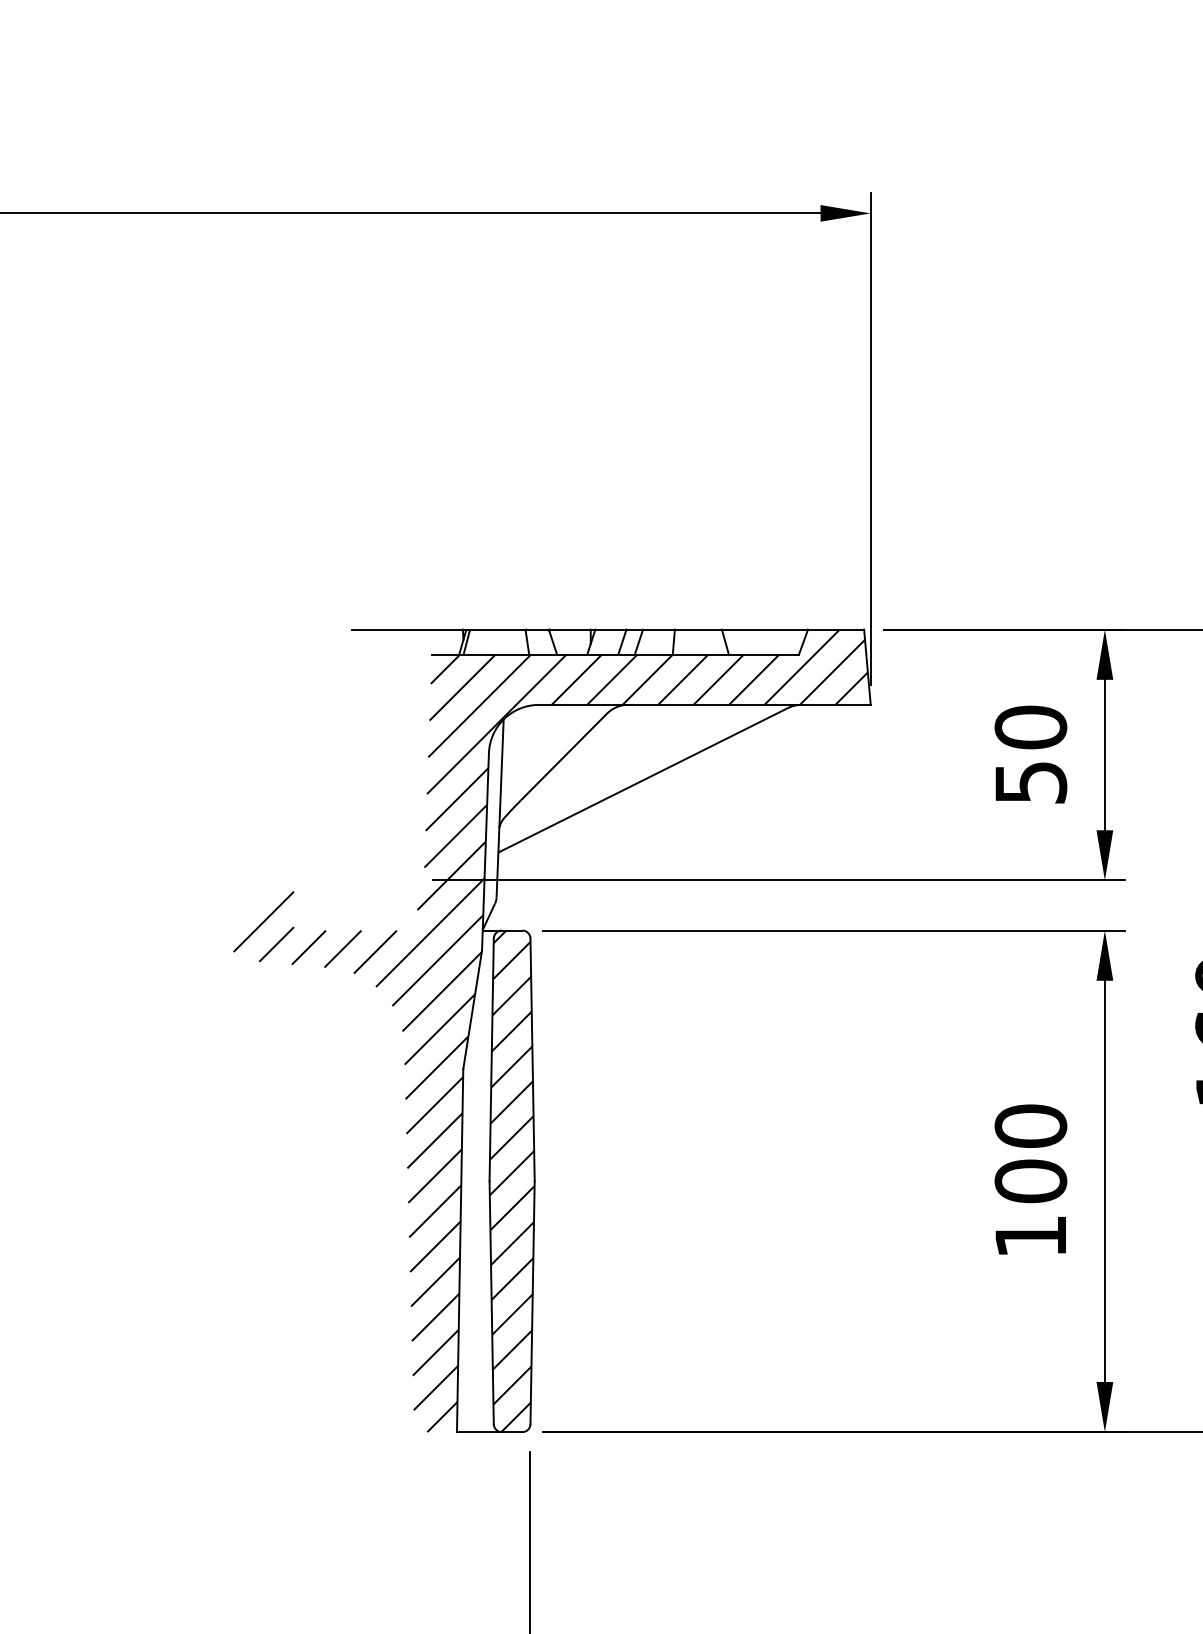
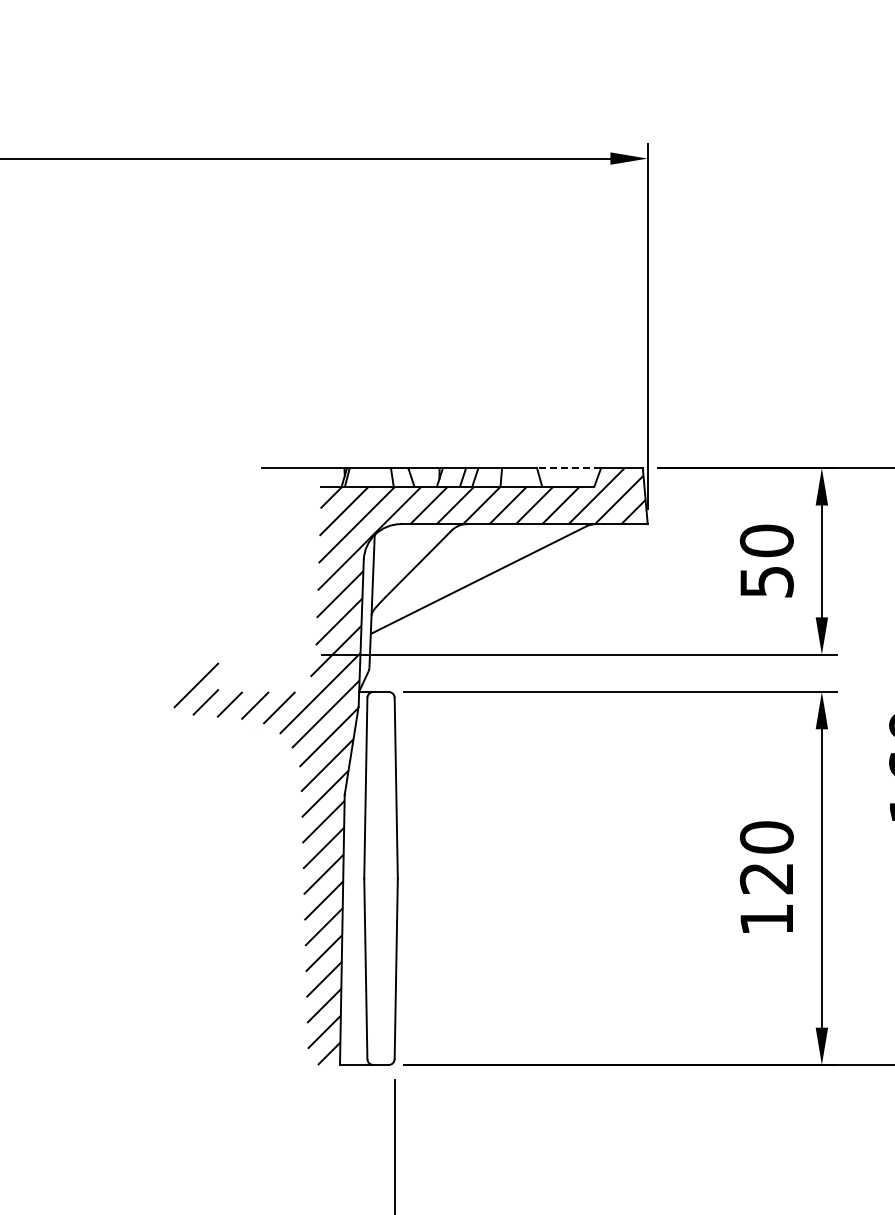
line: (764, 630) -> (568, 468), solid -> dashed
hatch: (511, 1180) -> (380, 877), removed
text: (1030, 1181) -> (766, 878), 100 -> 120

